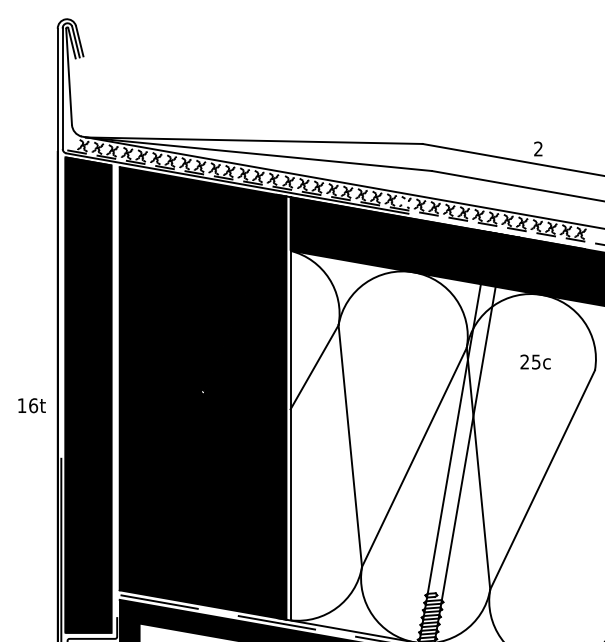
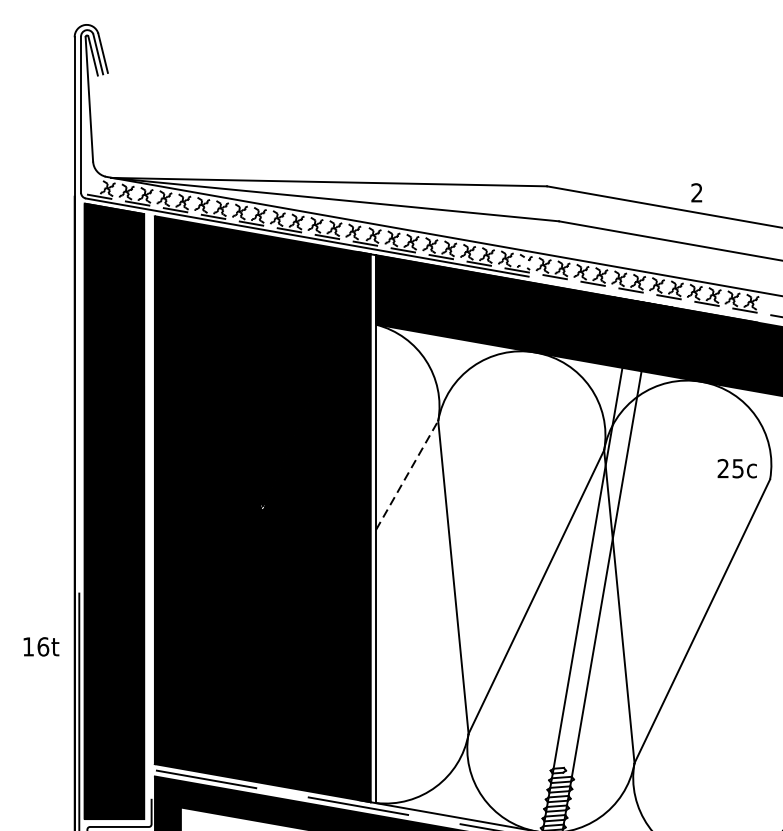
text: (535, 361) -> (737, 467), moved
line: (314, 366) -> (407, 474), solid -> dashed
text: (31, 405) -> (40, 646), moved

